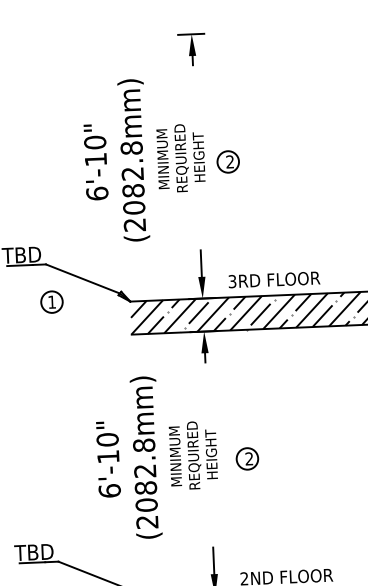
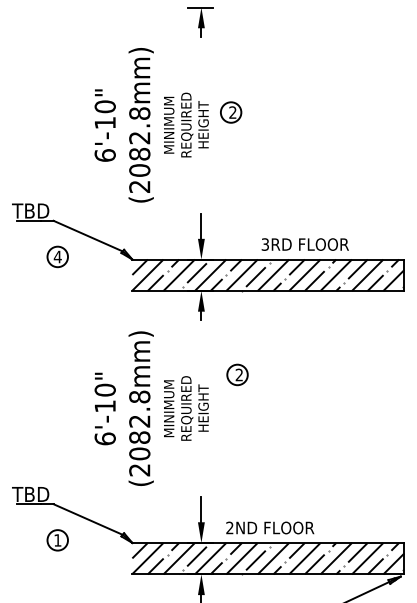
part: (228, 161) -> (231, 112), moved
text: (273, 279) -> (304, 244), moved
text: (51, 301) -> (57, 256), 1 -> 4
part: (247, 458) -> (237, 374), moved

